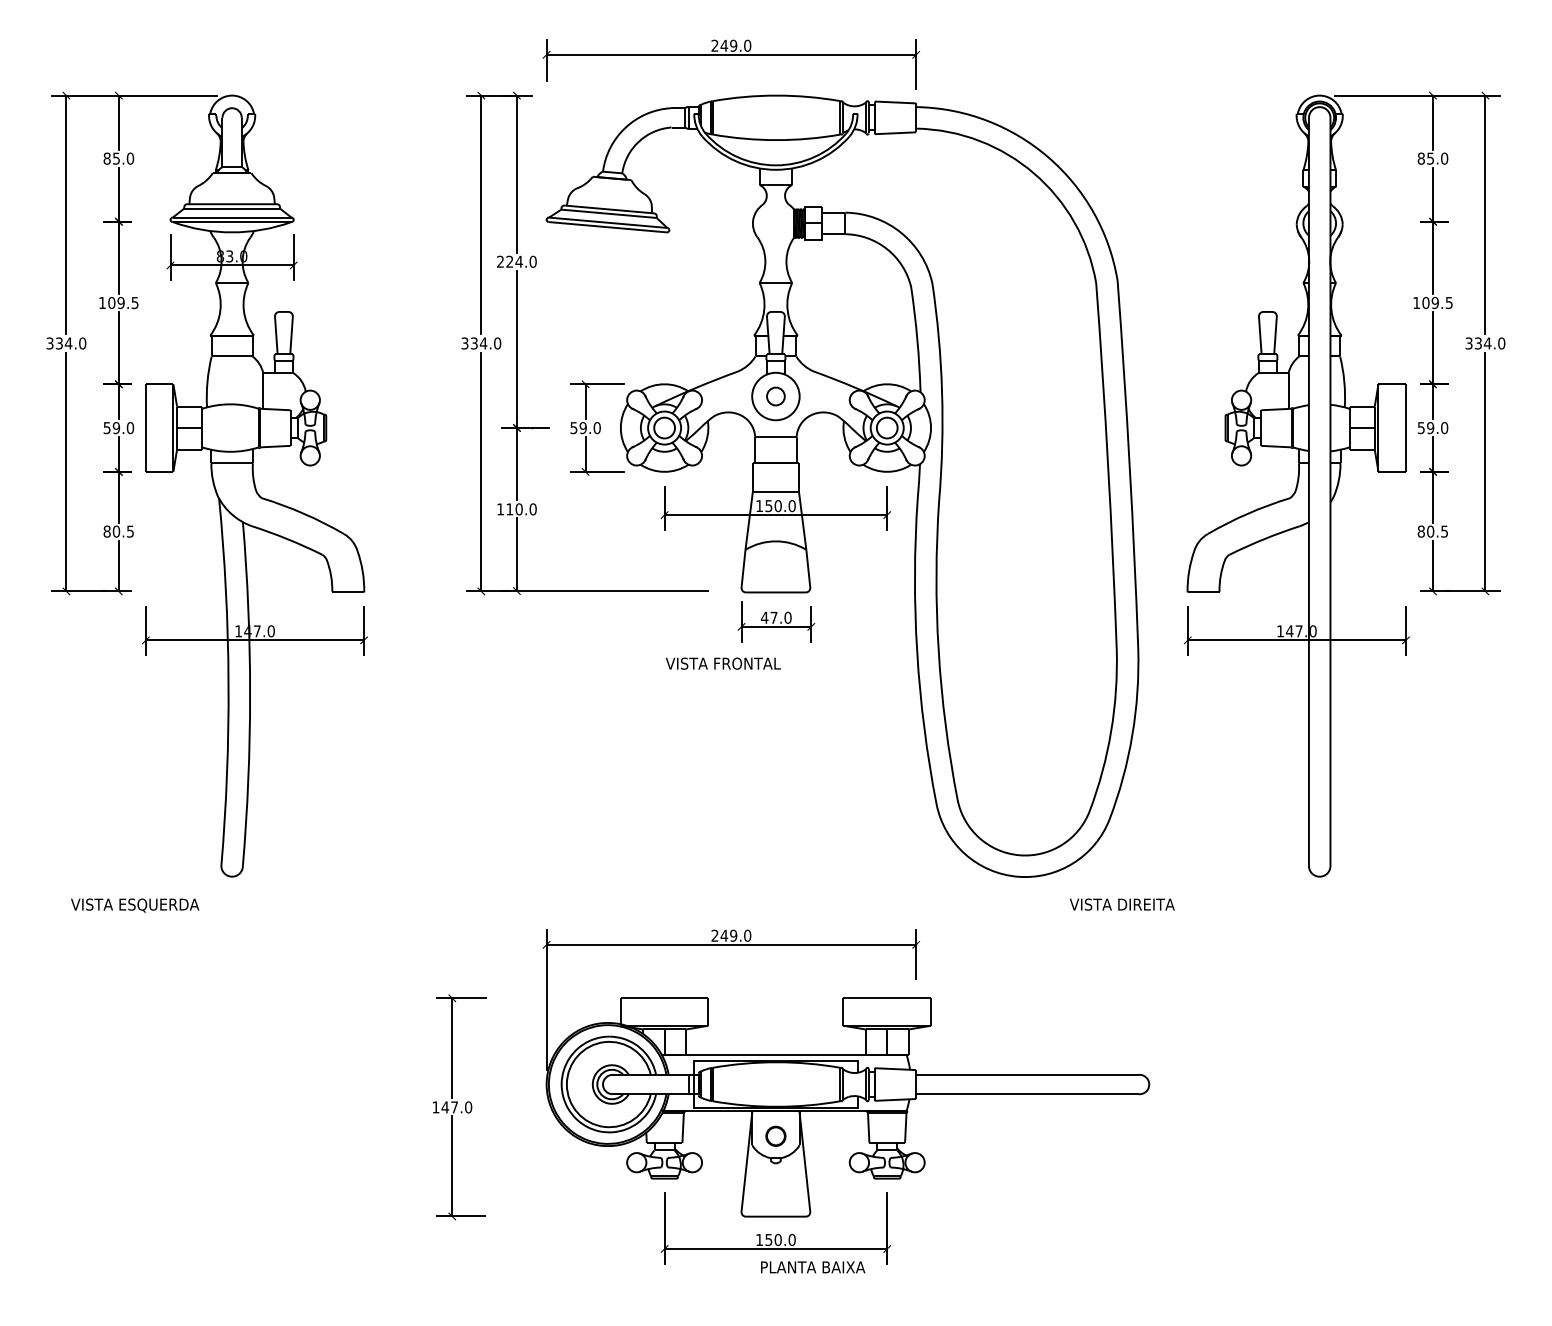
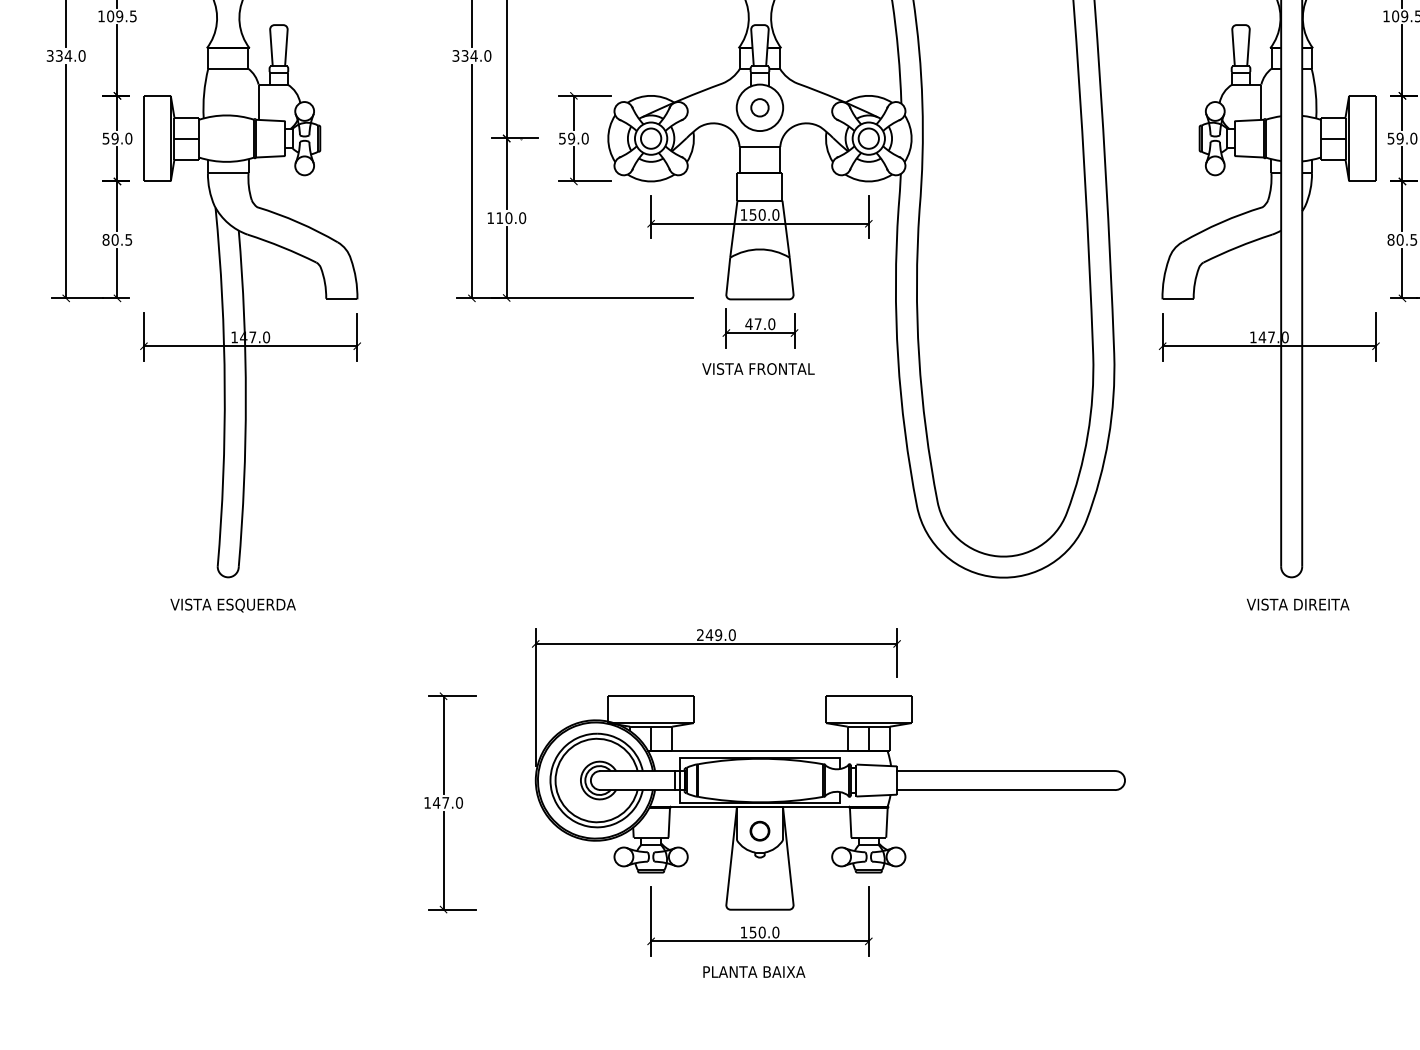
text: (723, 663) -> (758, 368), moved
text: (1122, 904) -> (1298, 604), moved
text: (135, 905) -> (233, 605), moved
text: (813, 1267) -> (754, 972), moved

